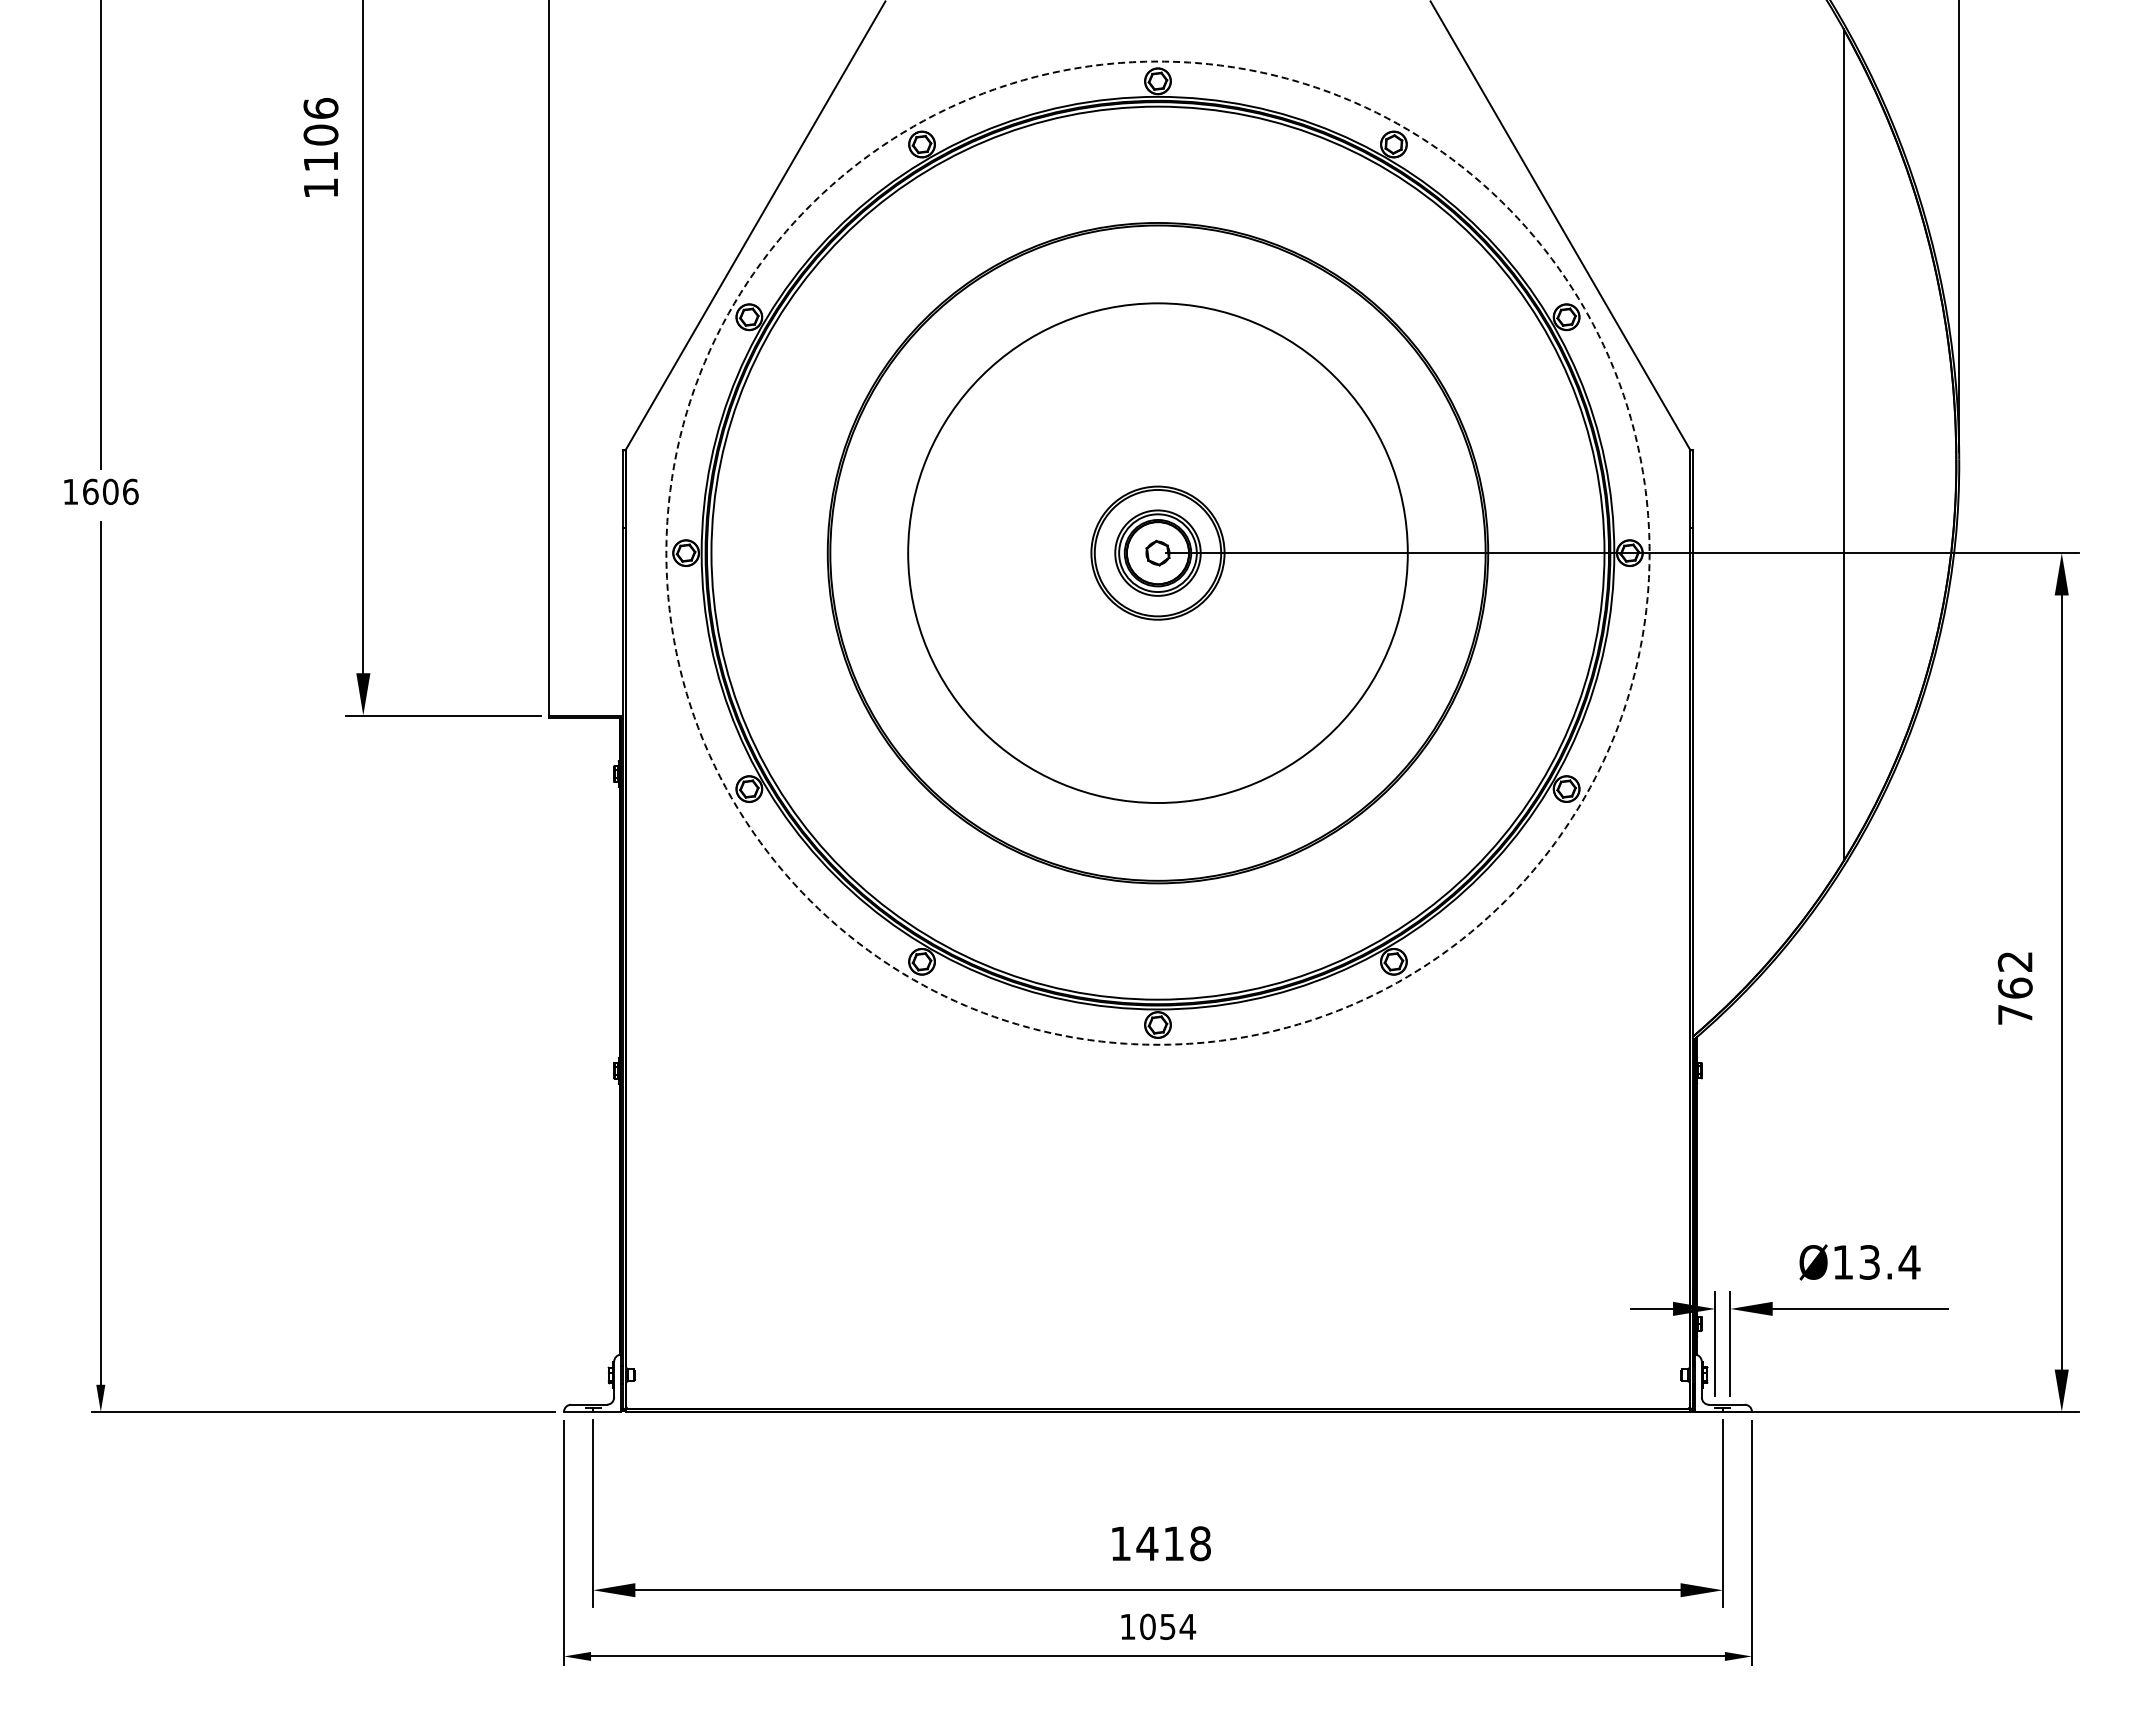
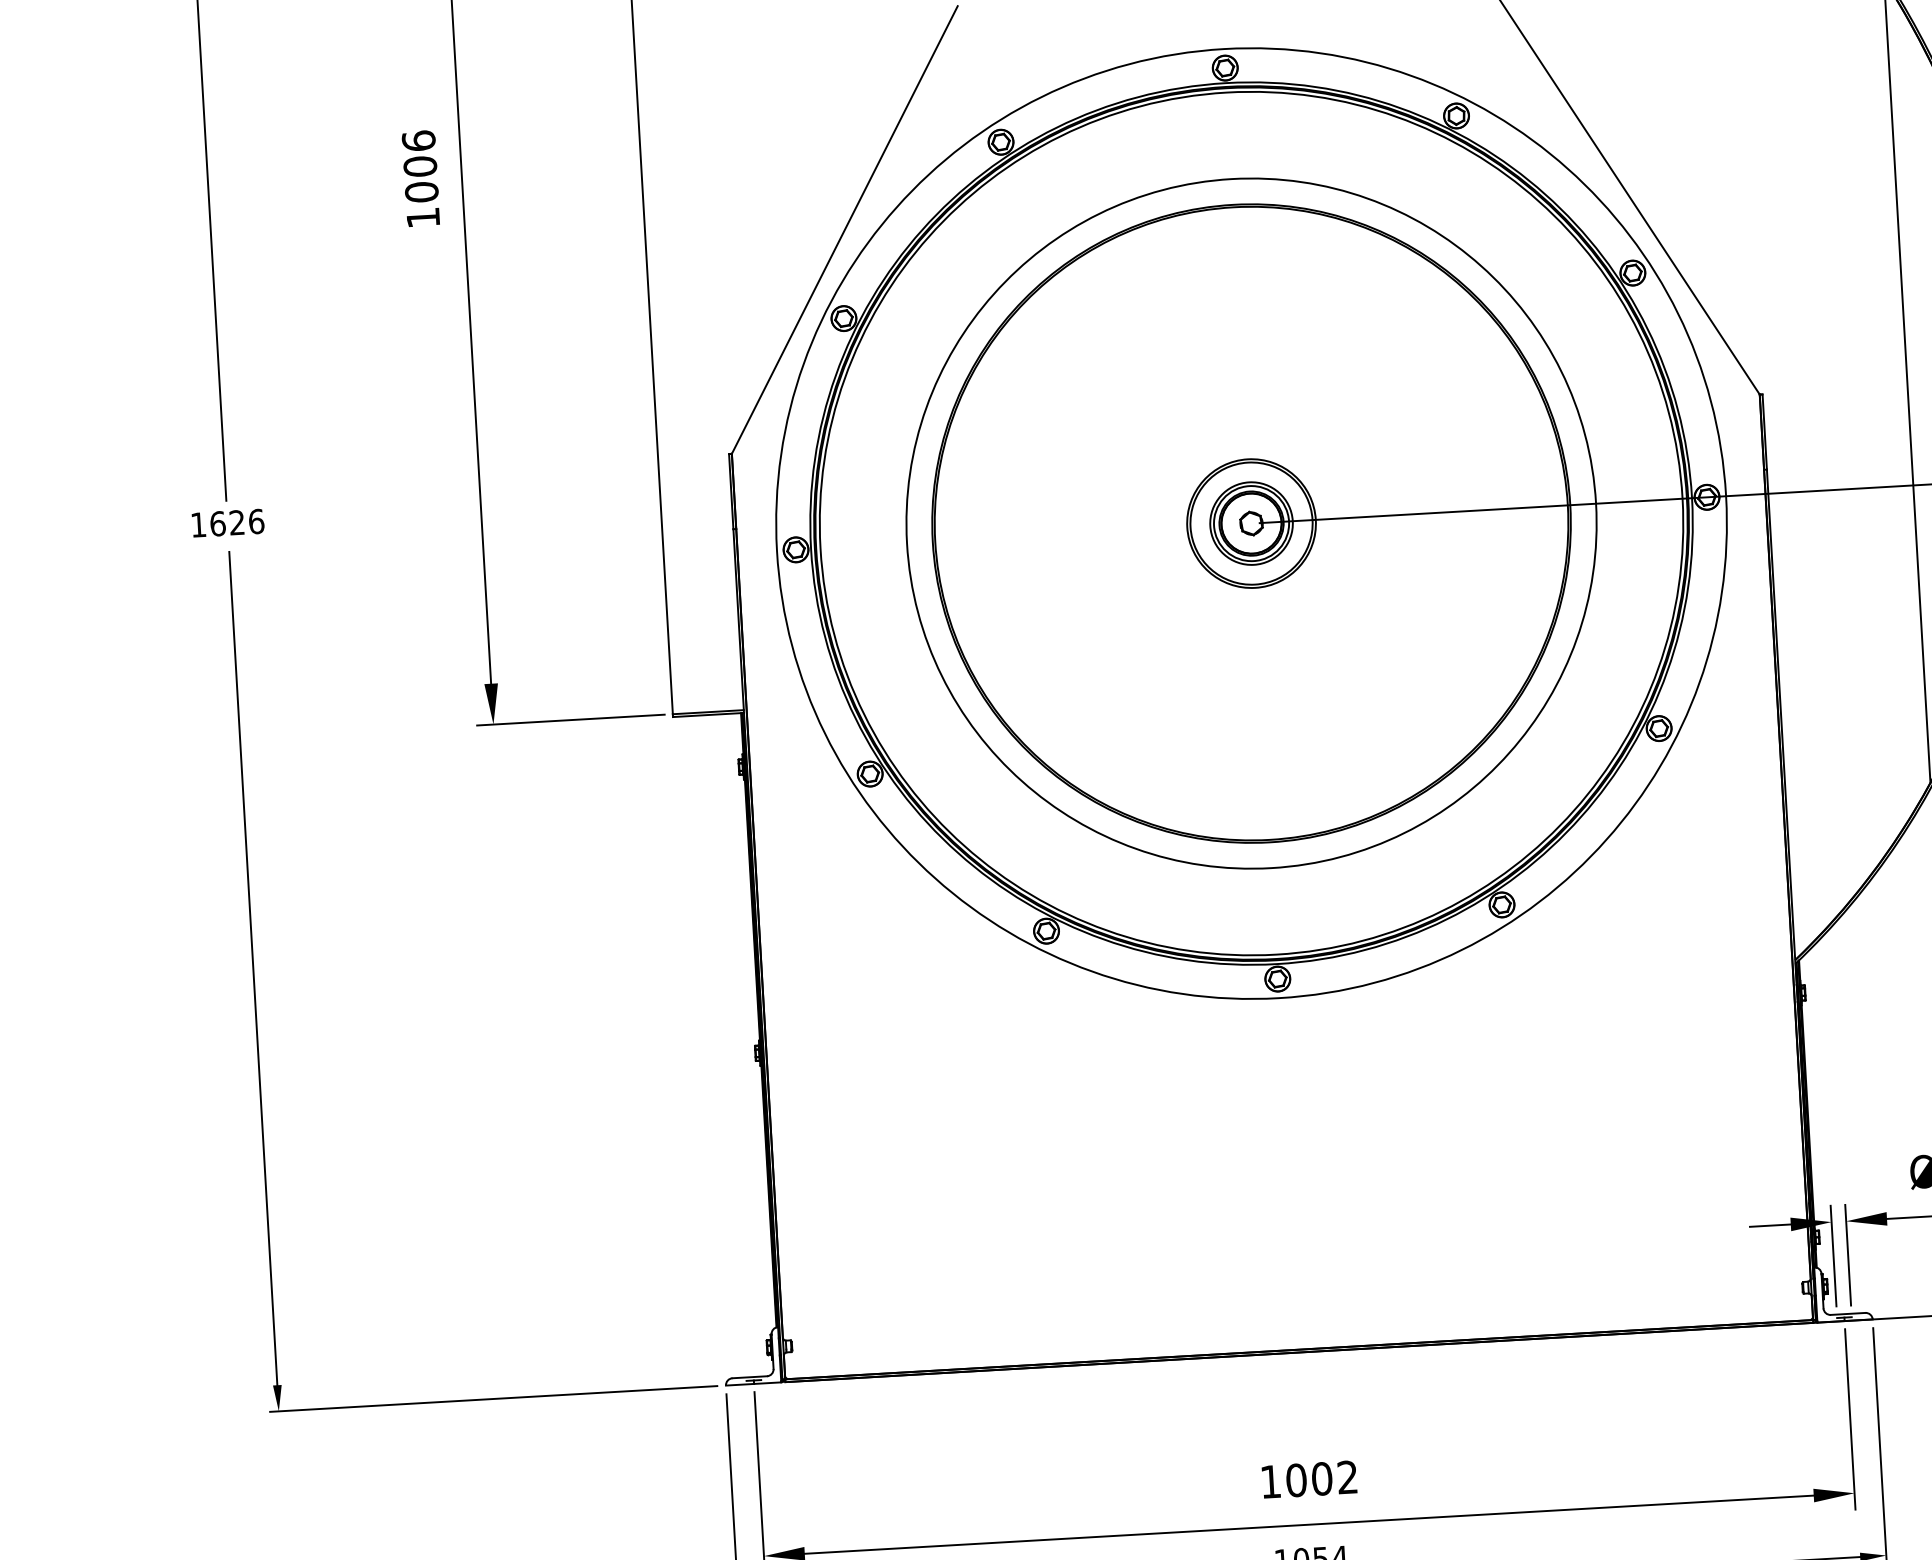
text: (320, 161) -> (421, 192), 1106 -> 1006
text: (110, 491) -> (236, 522), 1606 -> 1626
circle: (1157, 552) -> (1251, 522), dashed -> solid
circle: (1157, 553) -> (1251, 523), size x1.43
text: (1173, 1543) -> (1321, 1478), 1418 -> 1002

